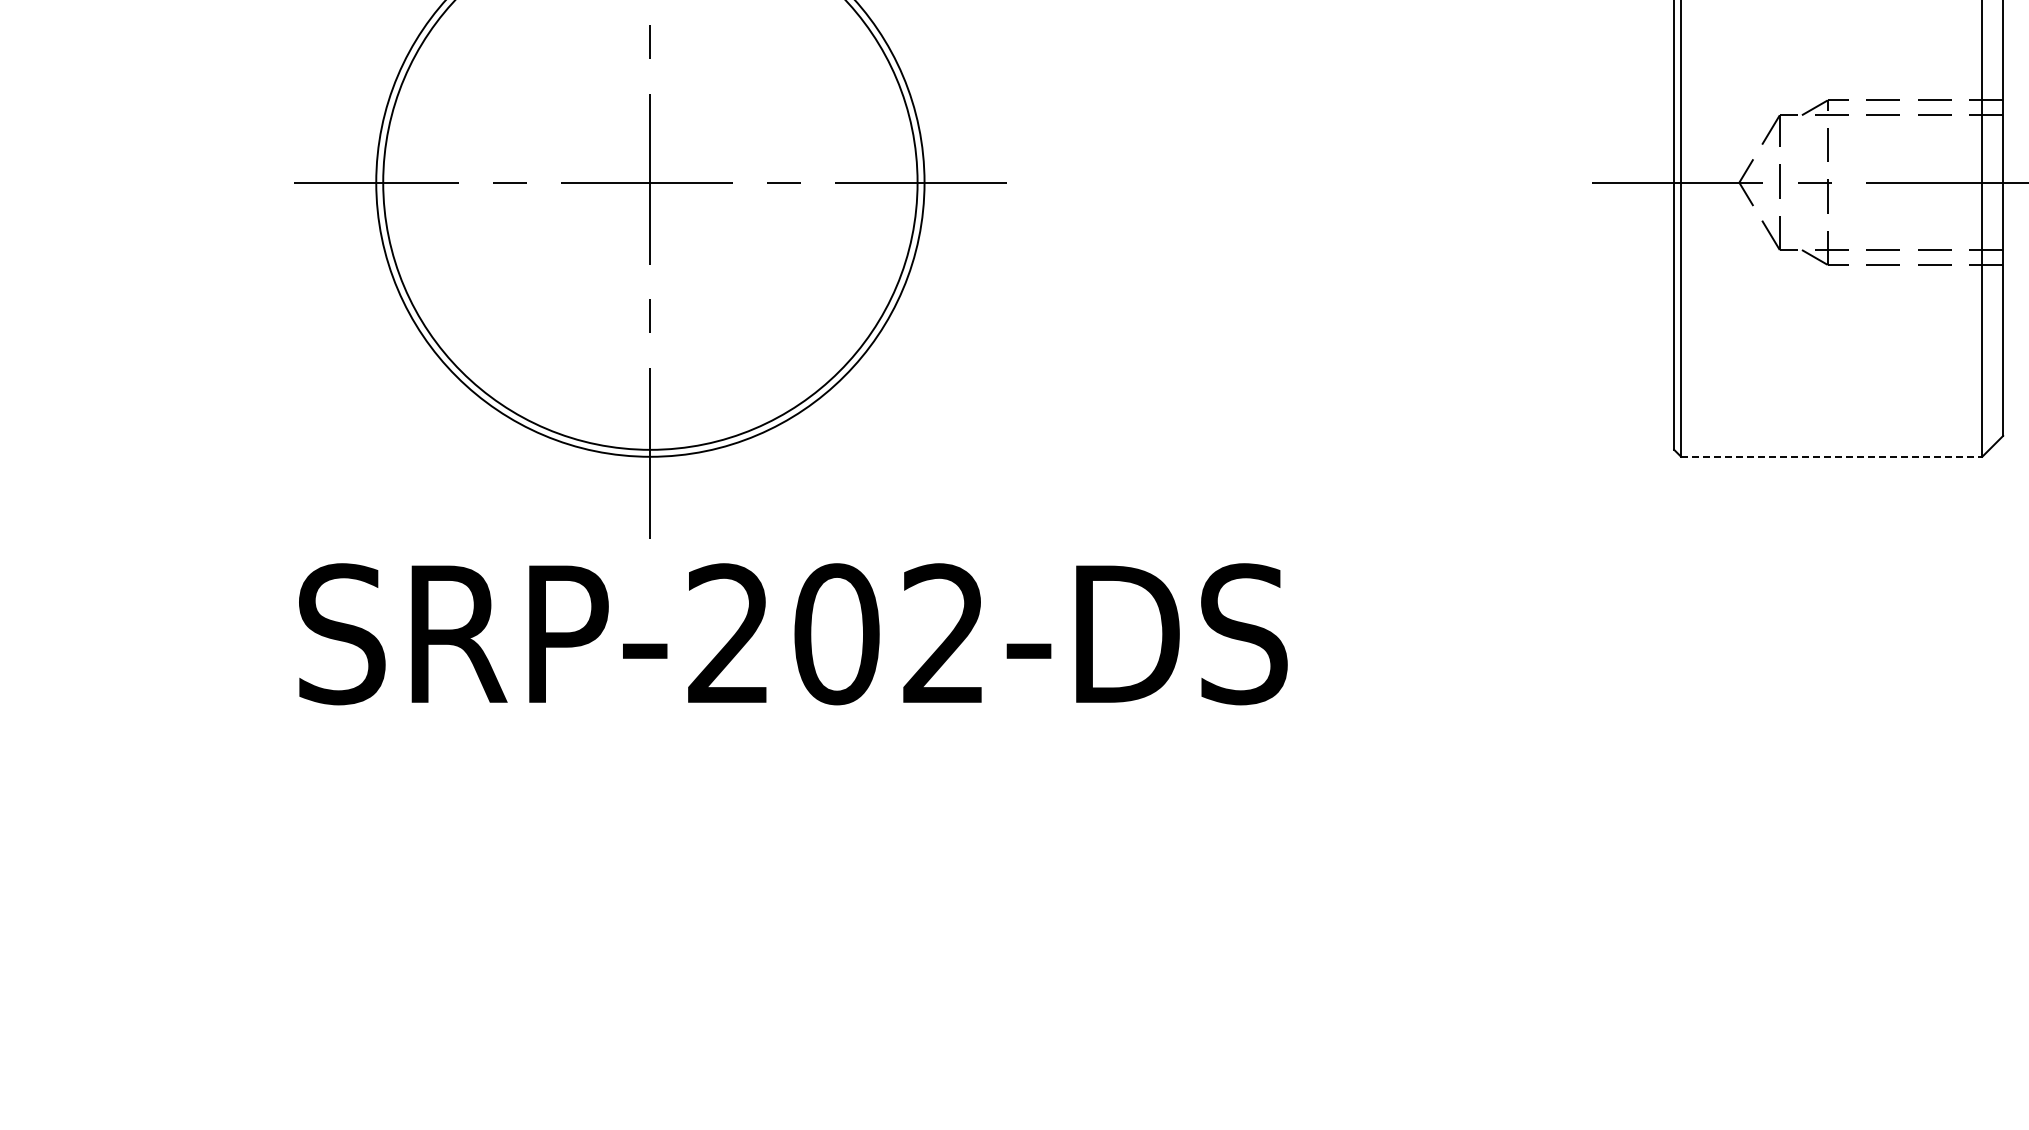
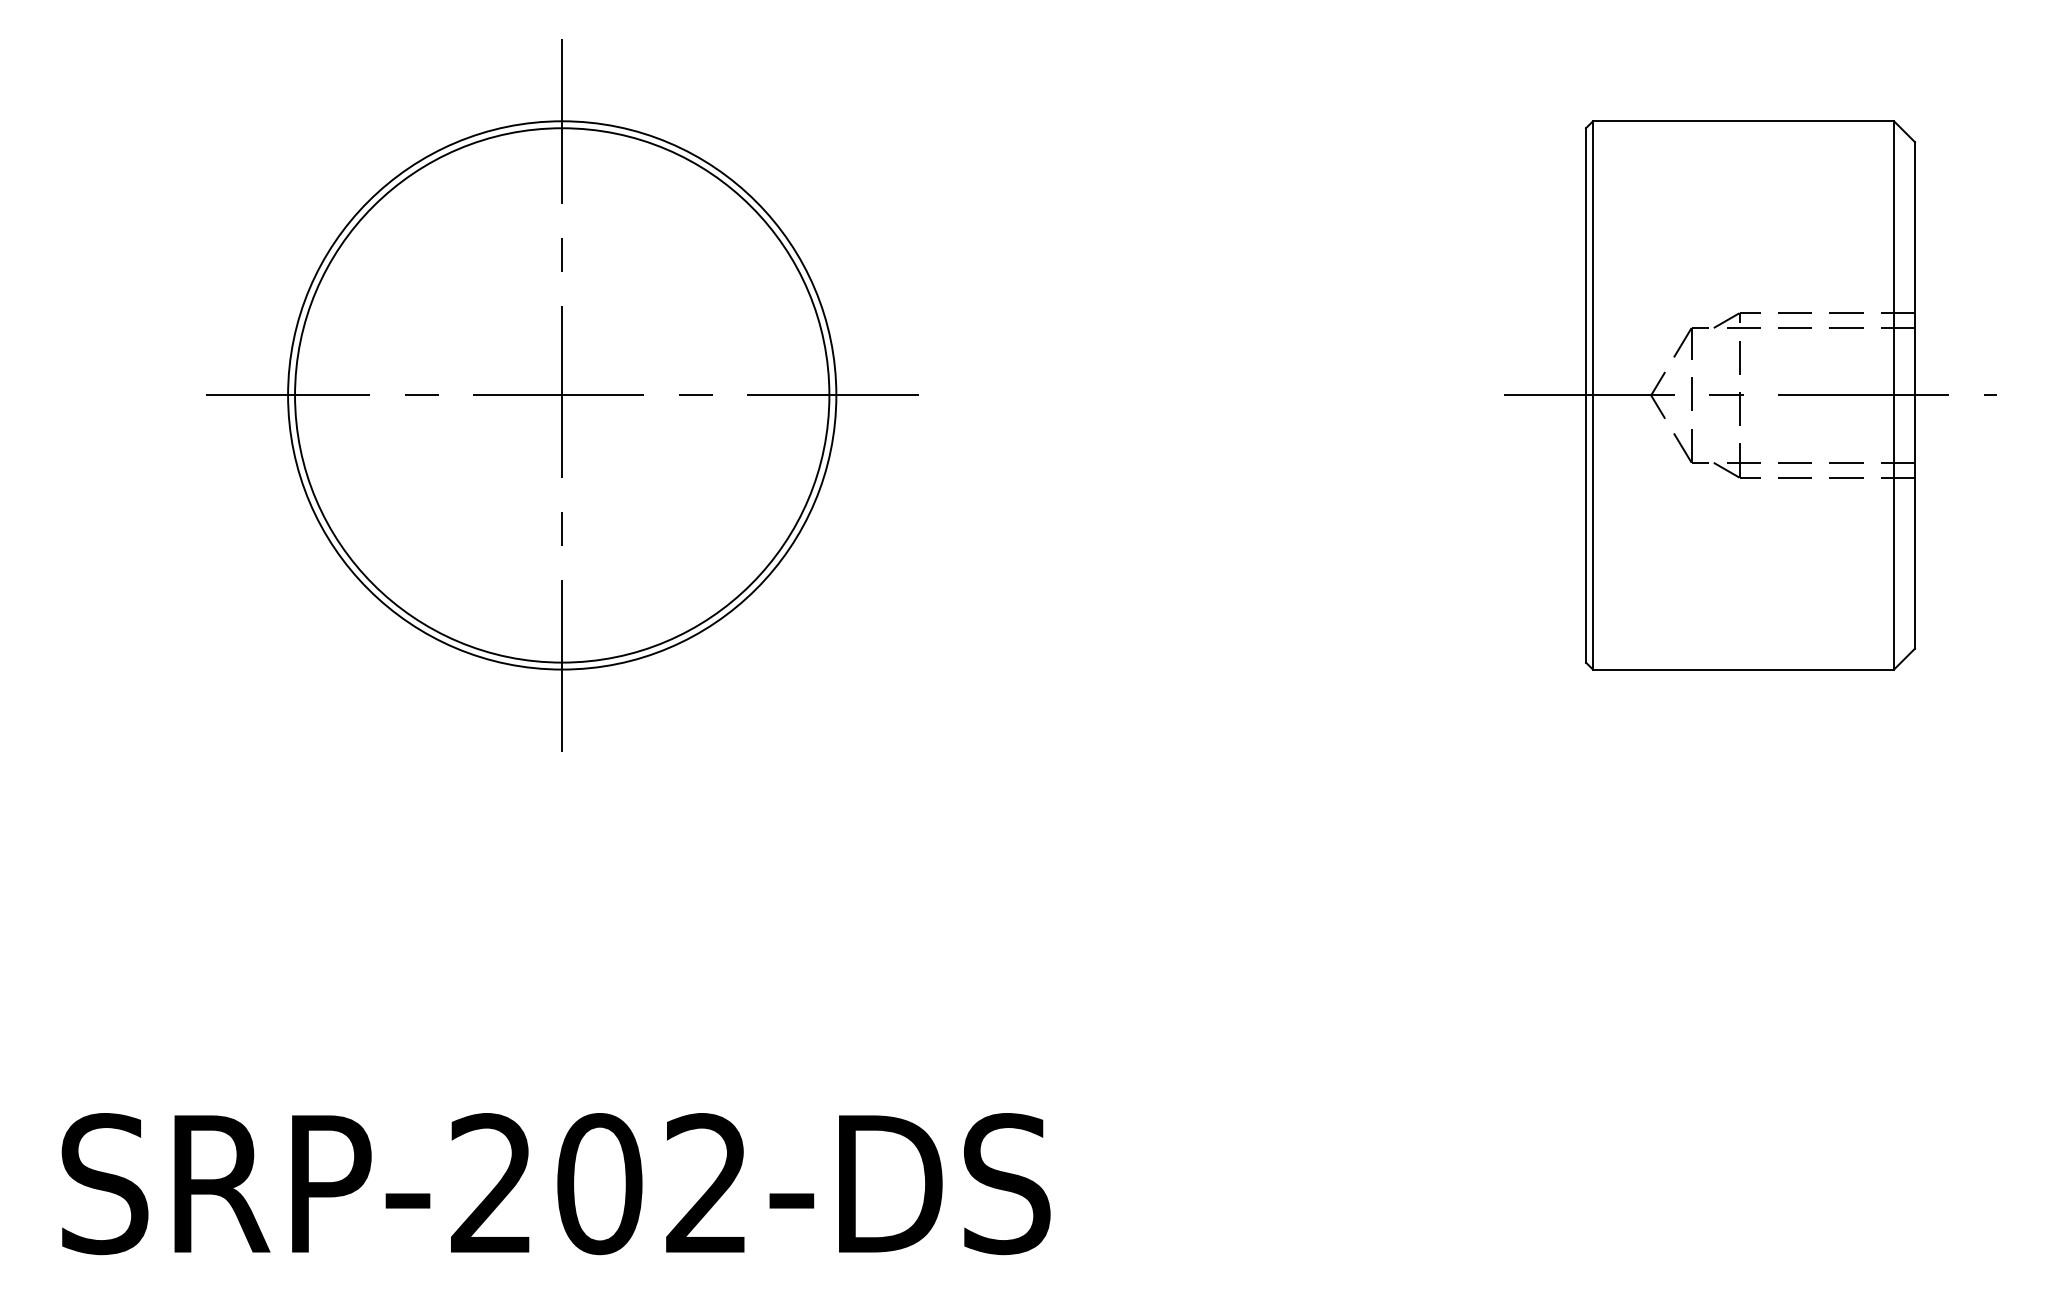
line: (1831, 456) -> (1743, 669), dashed -> solid
text: (792, 634) -> (555, 1184), moved

